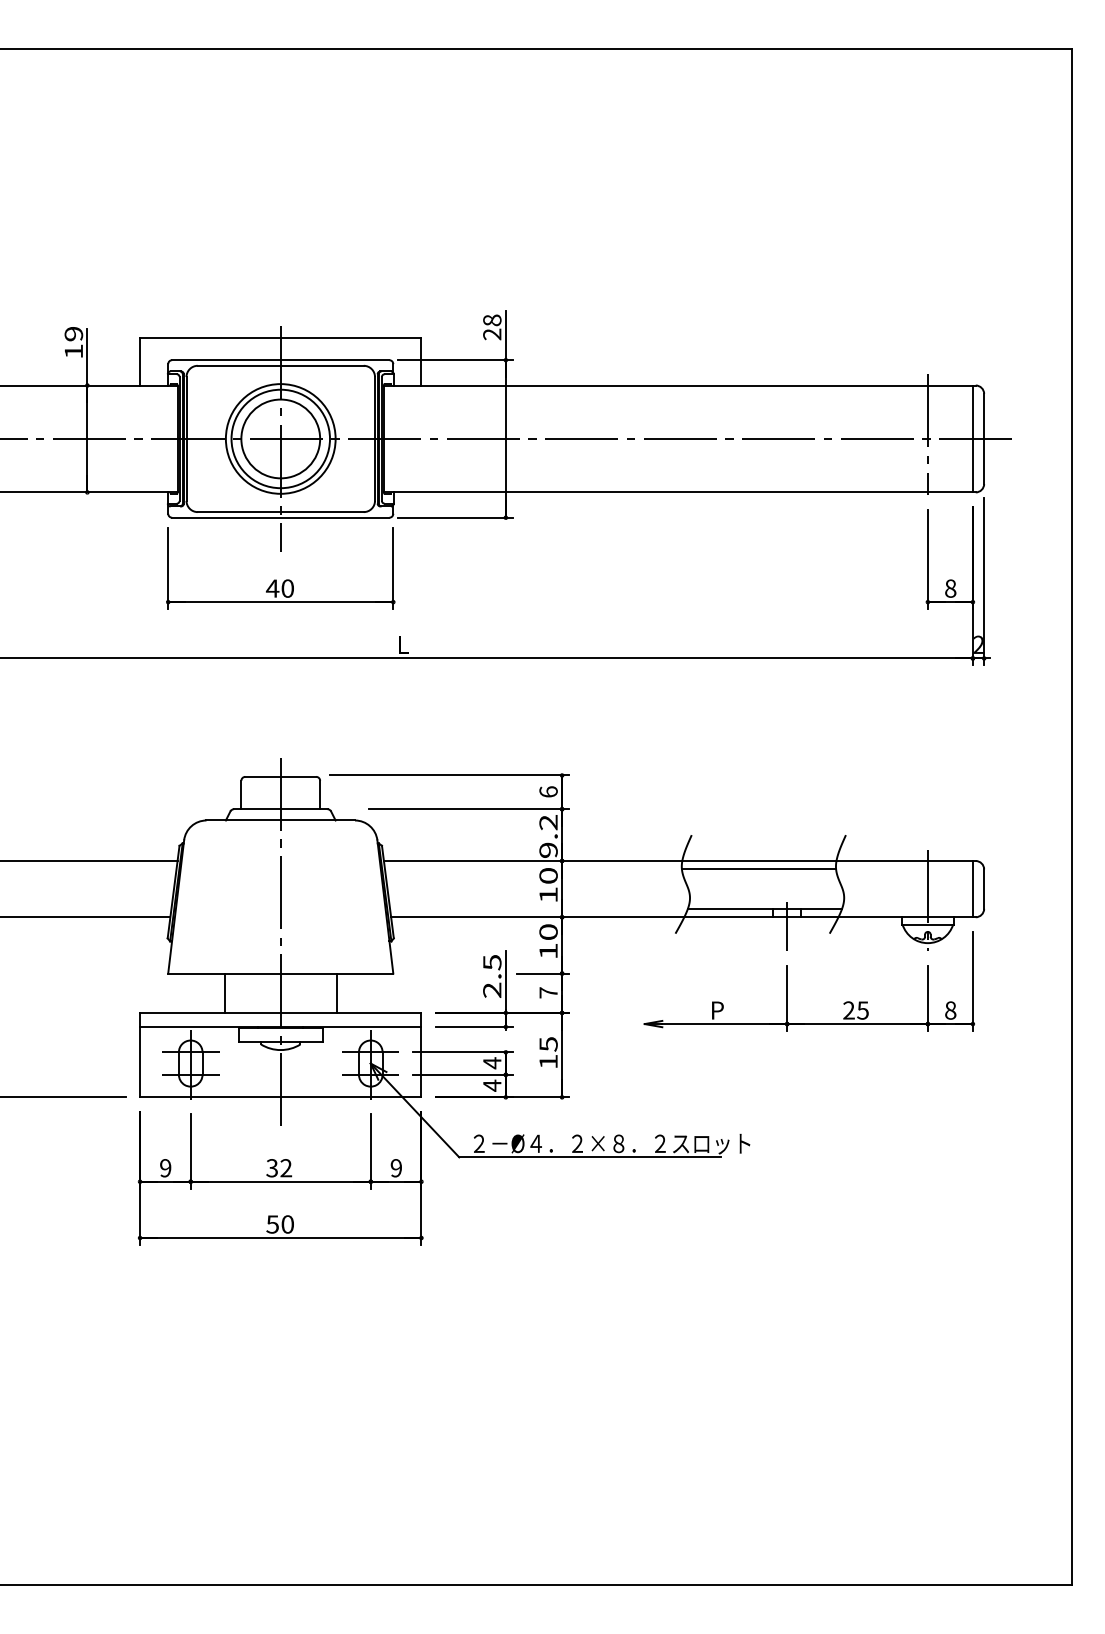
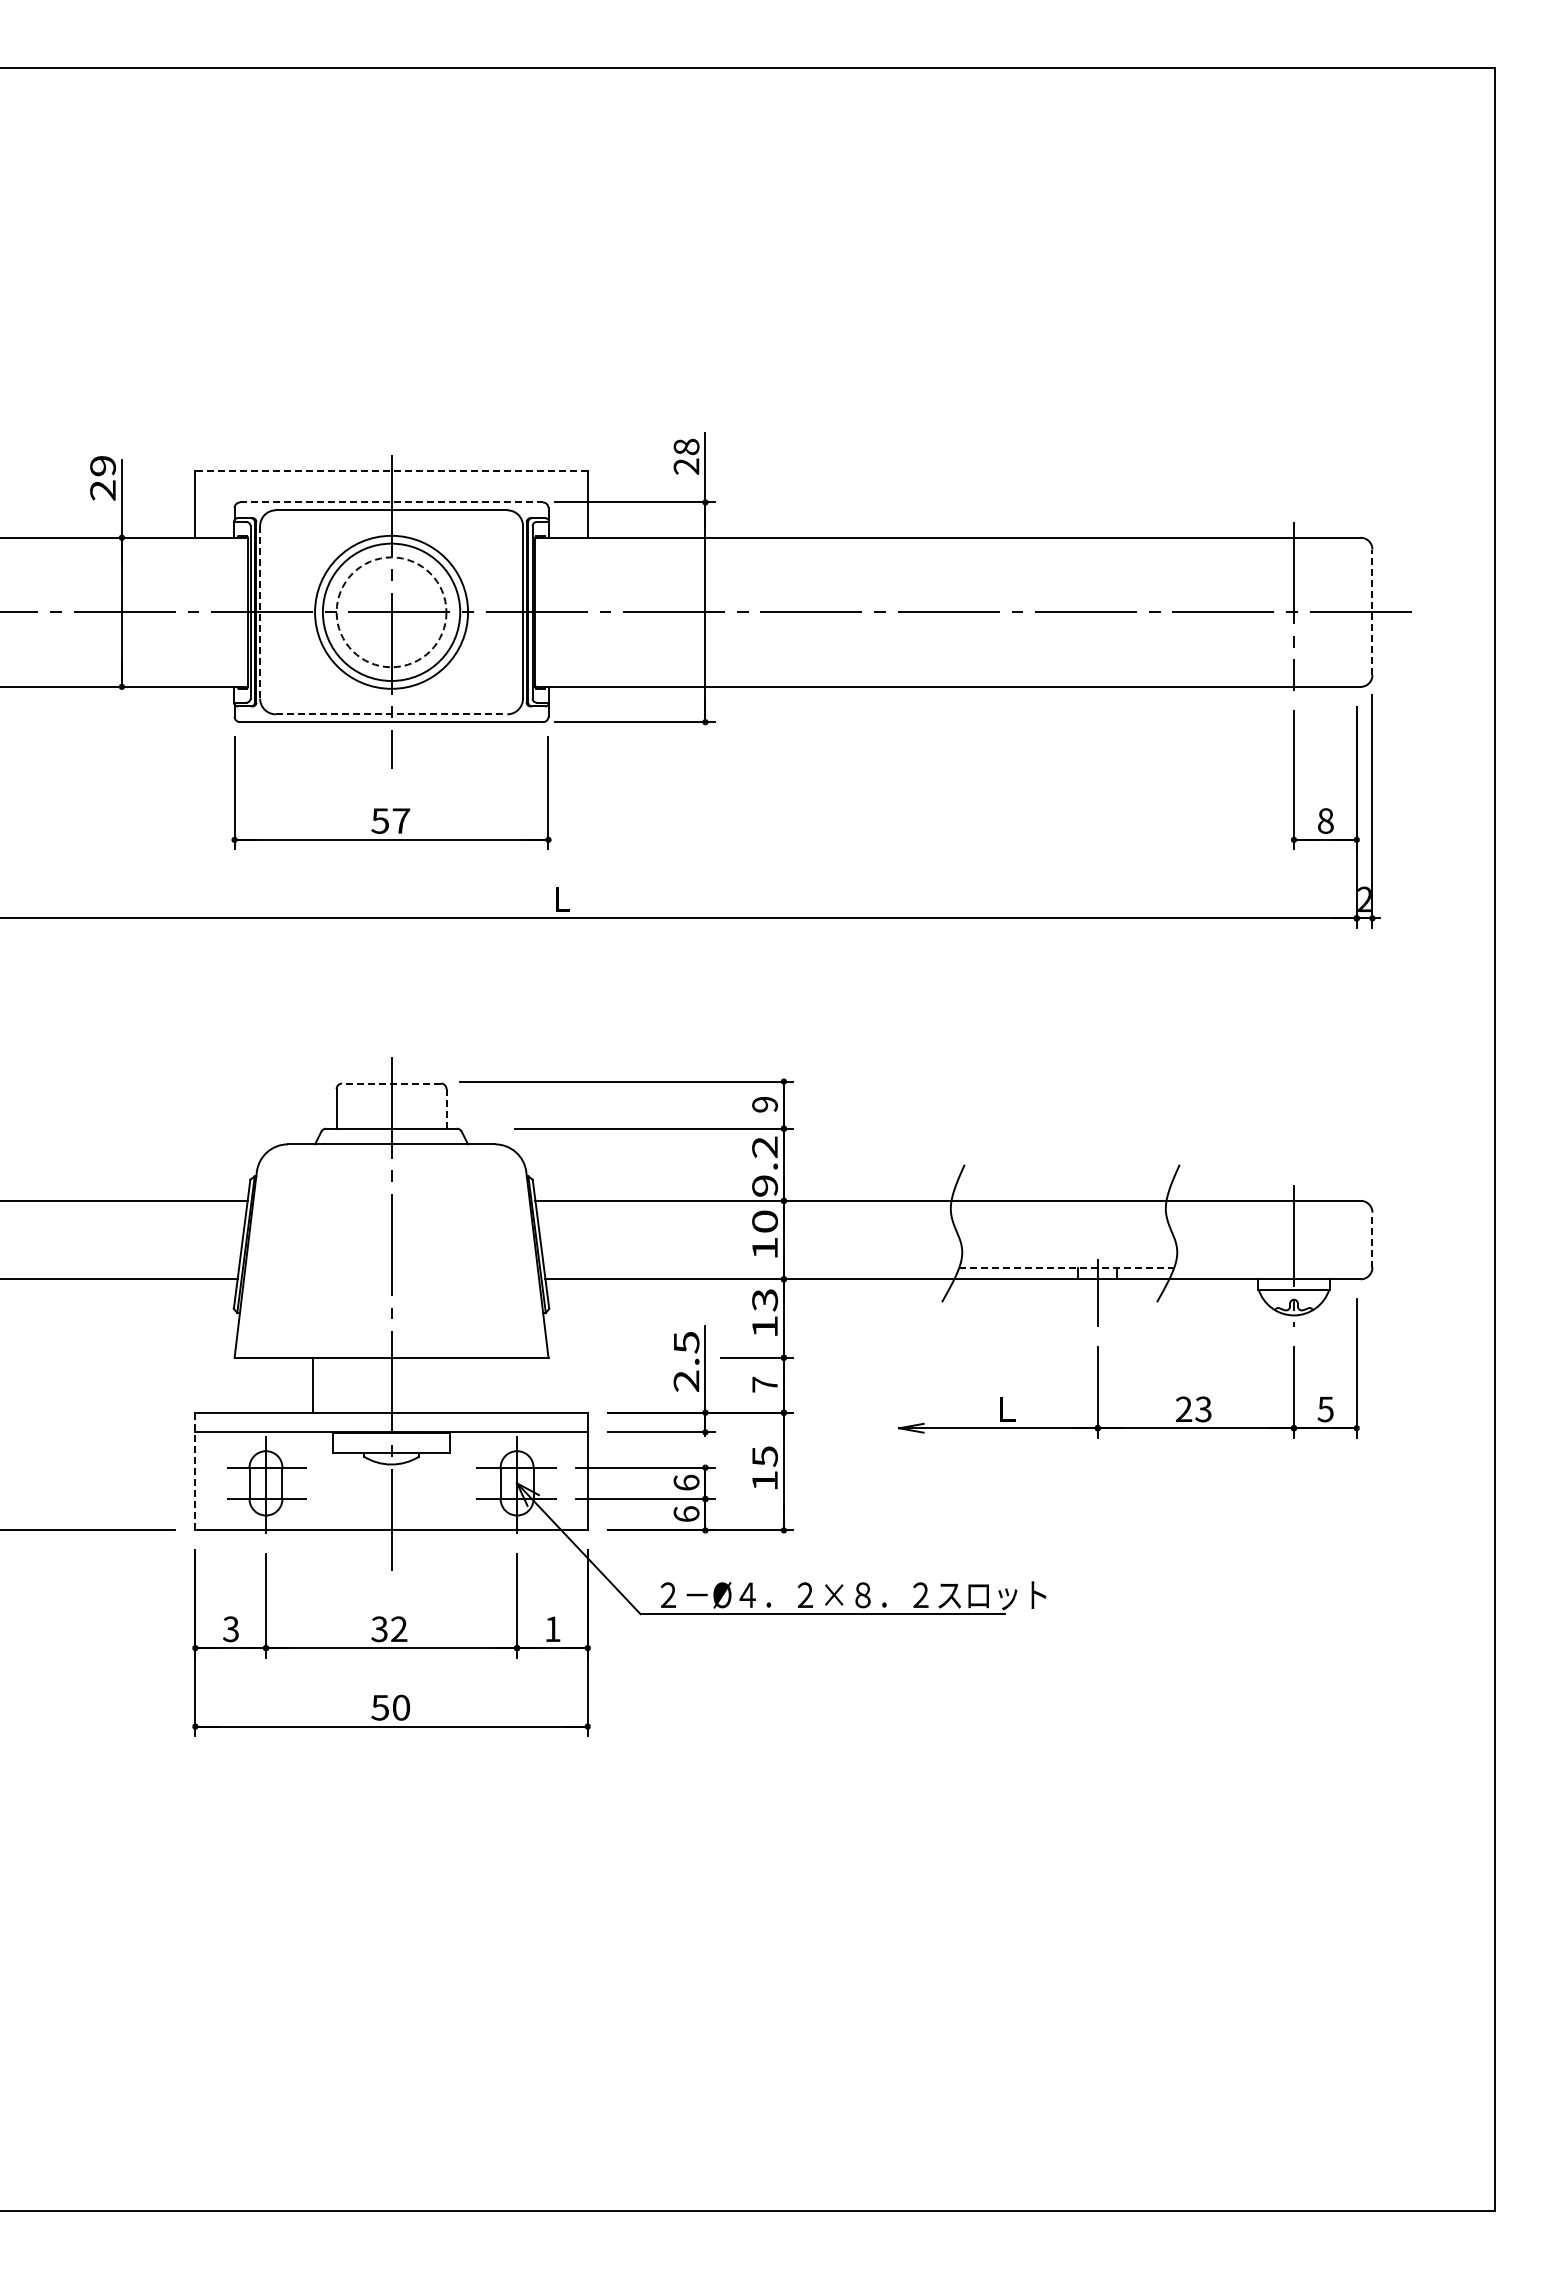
line: (280, 337) -> (391, 471), solid -> dashed
text: (73, 351) -> (102, 490), 19 -> 29
line: (281, 360) -> (392, 502), solid -> dashed
line: (972, 438) -> (1356, 611), removed
line: (186, 439) -> (260, 612), solid -> dashed
circle: (280, 439) -> (391, 612), solid -> dashed
line: (984, 439) -> (1372, 612), solid -> dashed
line: (280, 512) -> (391, 714), solid -> dashed
text: (280, 588) -> (390, 820), 40 -> 57
line: (280, 776) -> (391, 1083), solid -> dashed
text: (548, 791) -> (764, 1104), 6 -> 9
line: (320, 794) -> (446, 1108), solid -> dashed
line: (759, 869) -> (1058, 1212), removed
line: (972, 888) -> (1356, 1239), removed
line: (984, 888) -> (1372, 1239), solid -> dashed
line: (764, 908) -> (1066, 1267), solid -> dashed
text: (548, 932) -> (764, 1300), 10 -> 13
line: (337, 992) -> (470, 1384), removed
text: (720, 1009) -> (1004, 1408), P -> Ｌ
text: (863, 1009) -> (1203, 1408), 25 -> 23
text: (950, 1010) -> (1325, 1409), 8 -> 5
line: (140, 1055) -> (195, 1471), solid -> dashed
text: (492, 1062) -> (686, 1482), 4 -> 6
text: (492, 1085) -> (686, 1513), 4 -> 6
text: (165, 1168) -> (230, 1629), 9 -> 3
text: (396, 1168) -> (552, 1629), 9 -> 1

